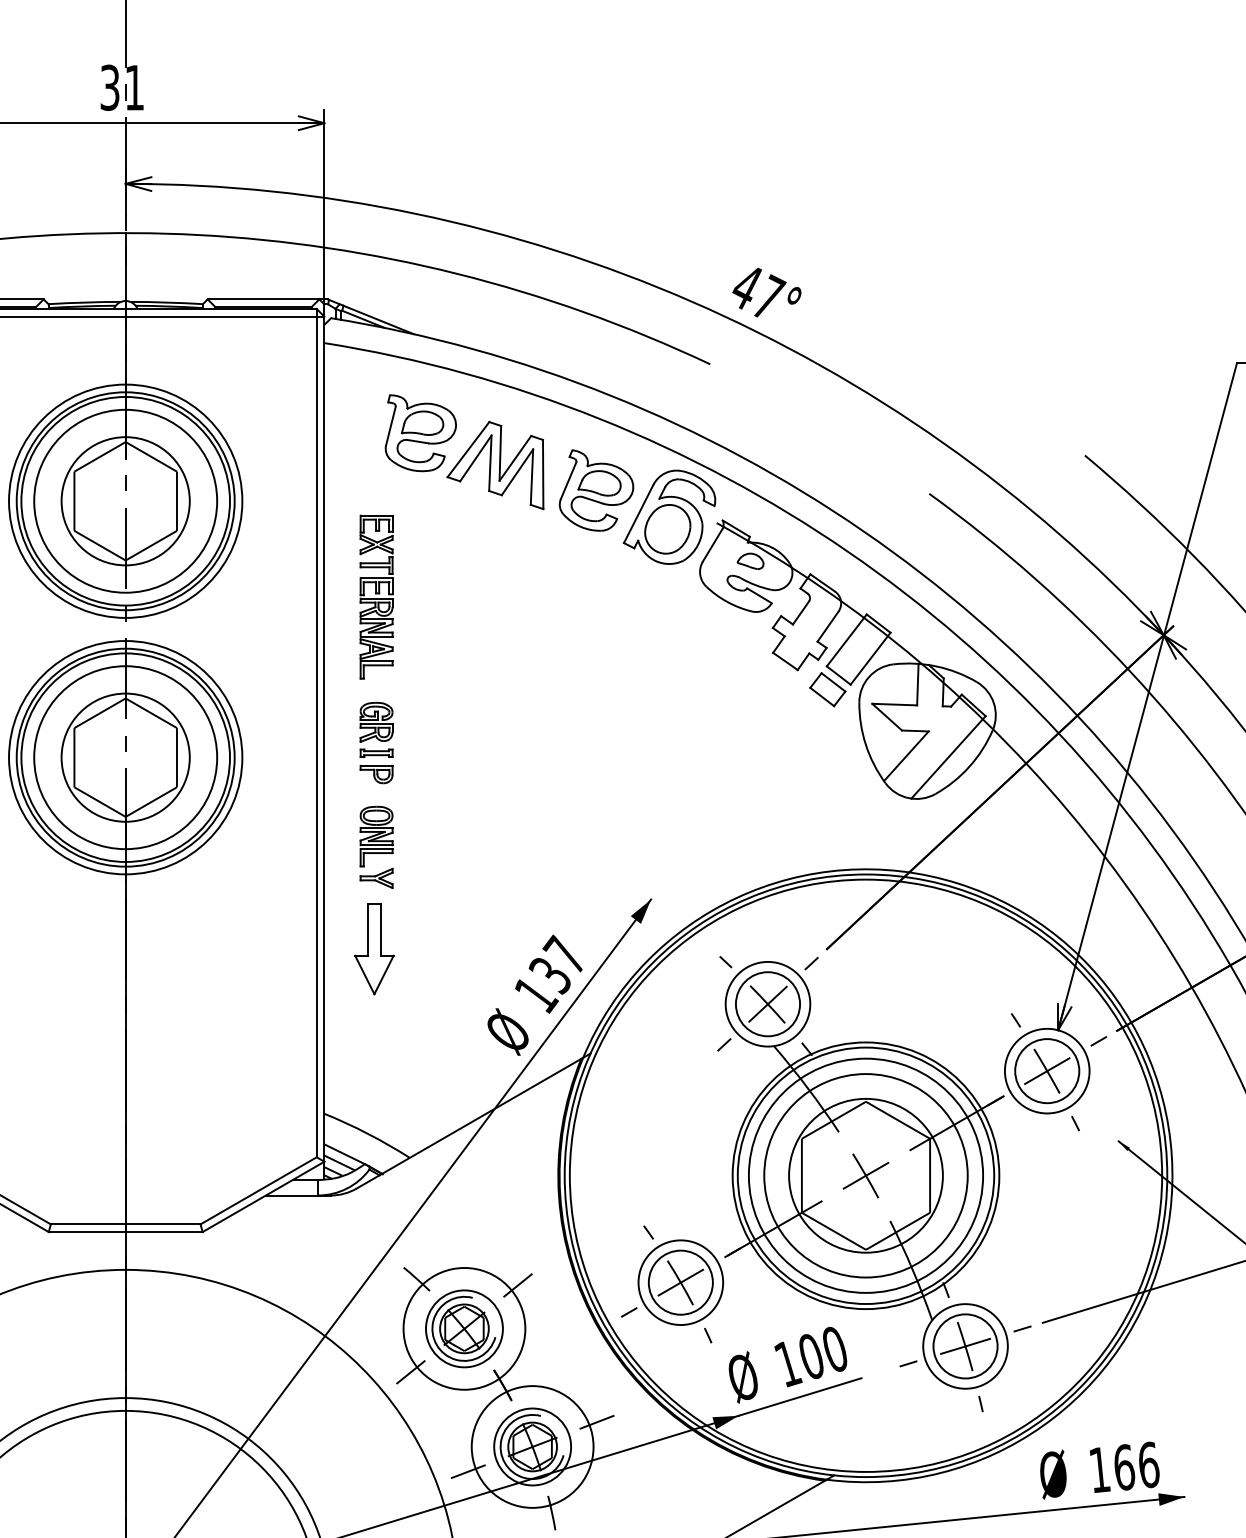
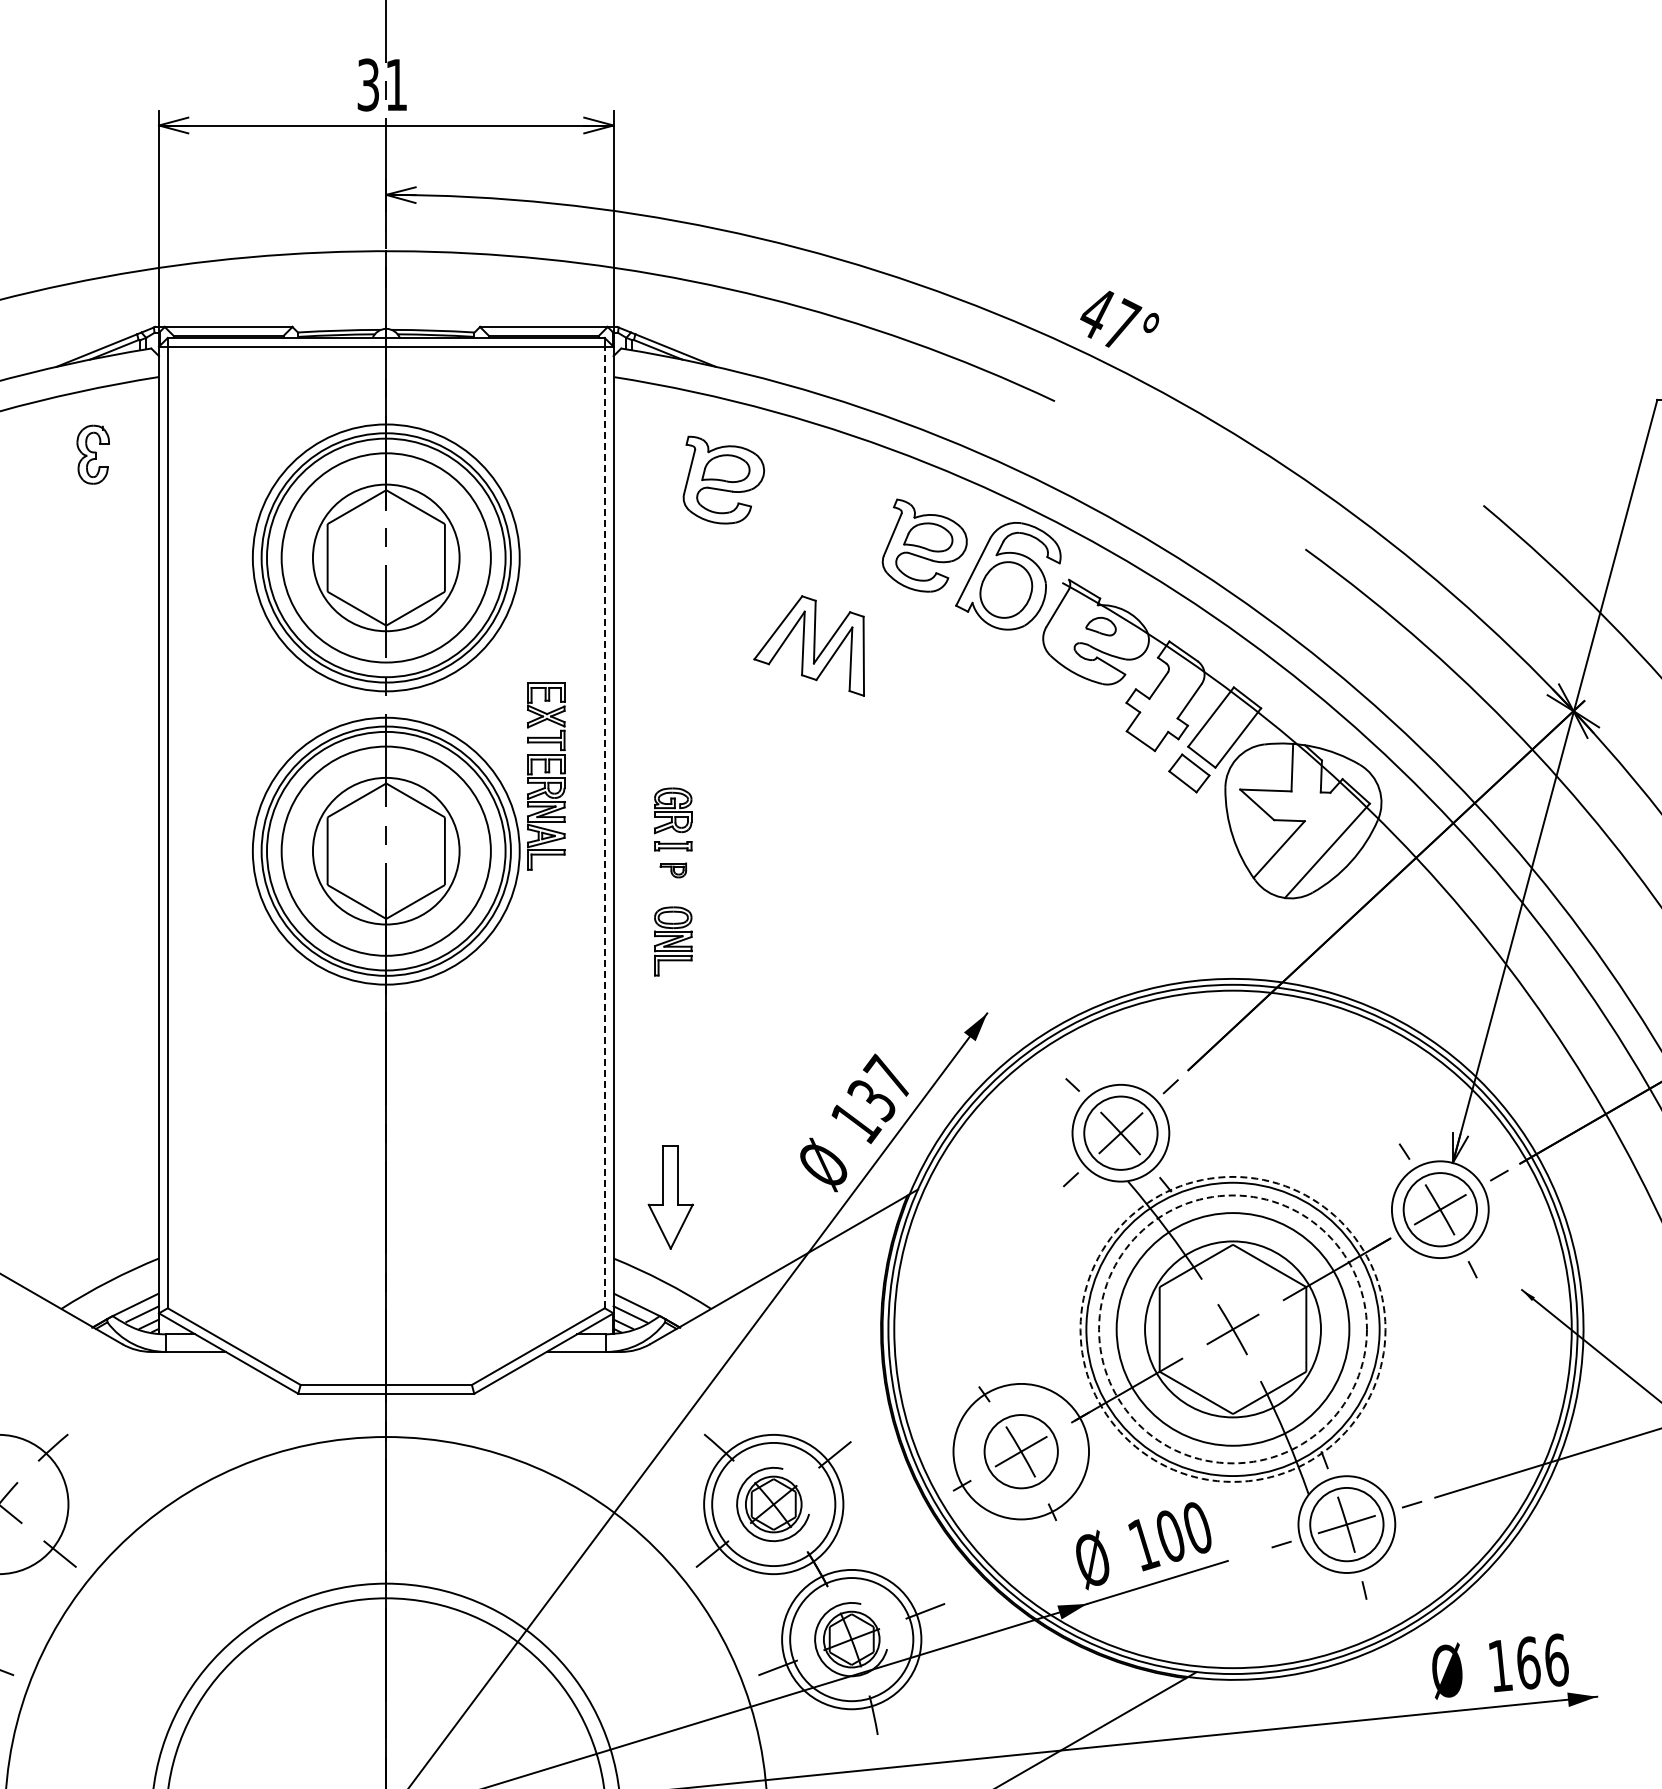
part: (494, 465) -> (808, 645), moved
part: (376, 597) -> (546, 776), moved
line: (316, 736) -> (604, 827), solid -> dashed
part: (376, 774) -> (673, 870), size x0.7
part: (376, 878) -> (673, 989), removed
part: (374, 949) -> (670, 1197), moved
circle: (865, 1174) -> (1232, 1328), solid -> dashed
circle: (865, 1175) -> (1232, 1329), solid -> dashed
circle: (680, 1282) -> (1020, 1451), size x1.4
circle: (464, 1328) -> (773, 1504), size x1.4
circle: (532, 1446) -> (851, 1639), size x1.4

